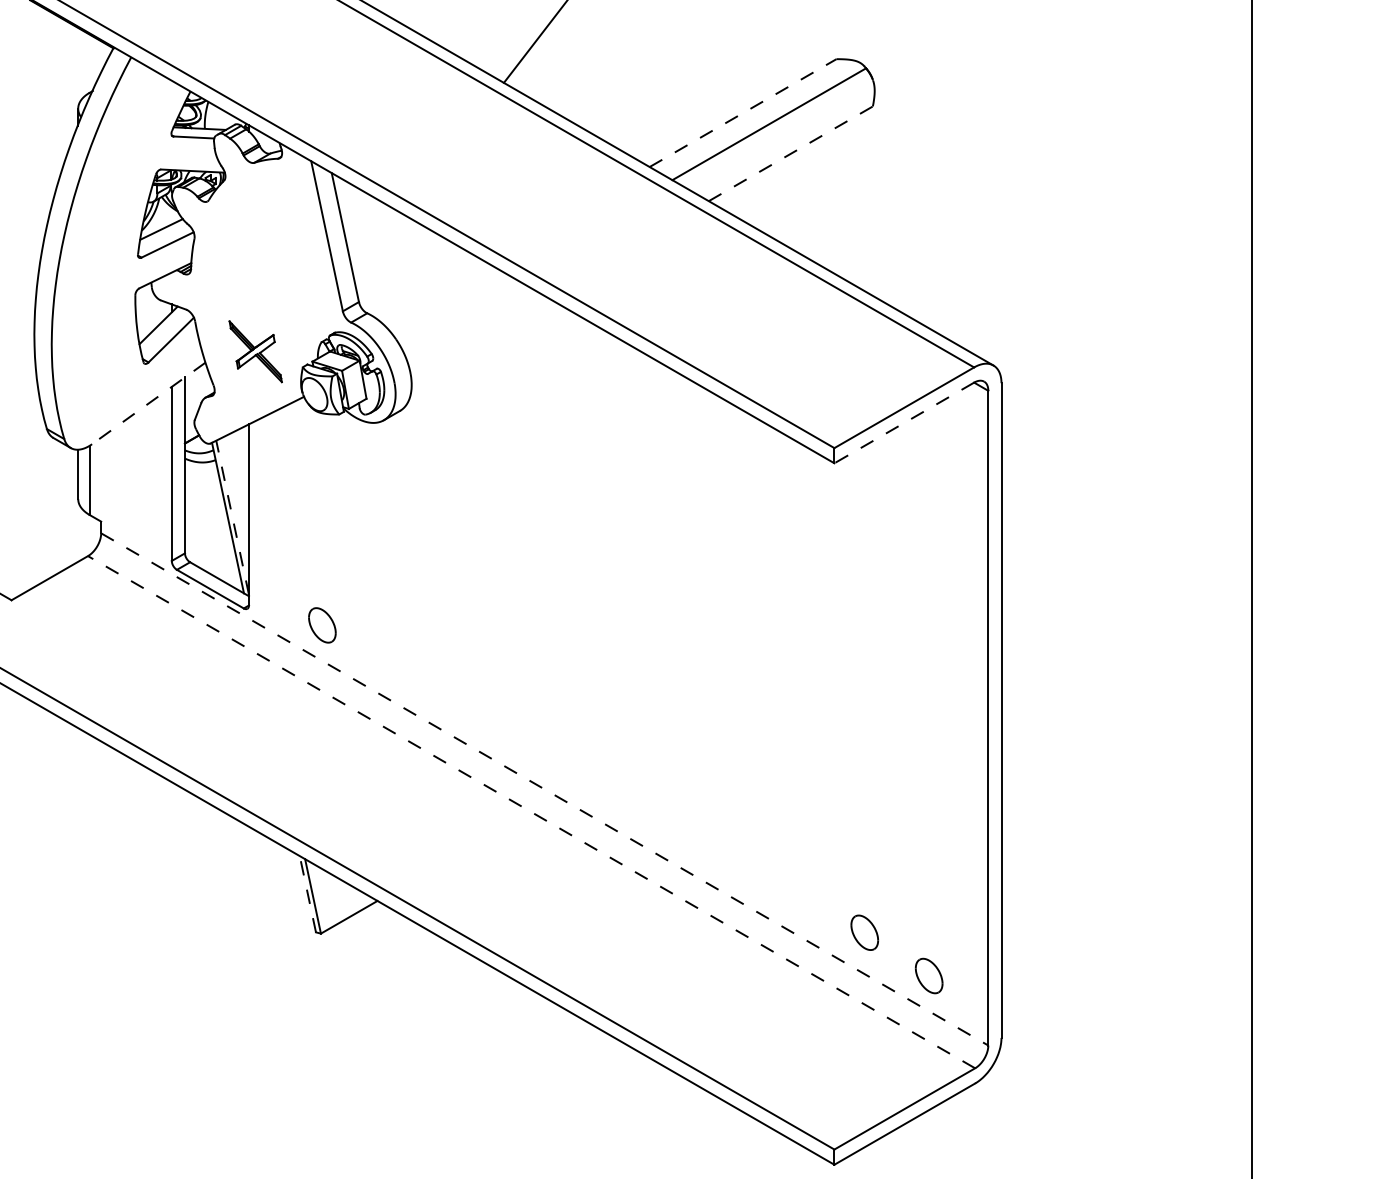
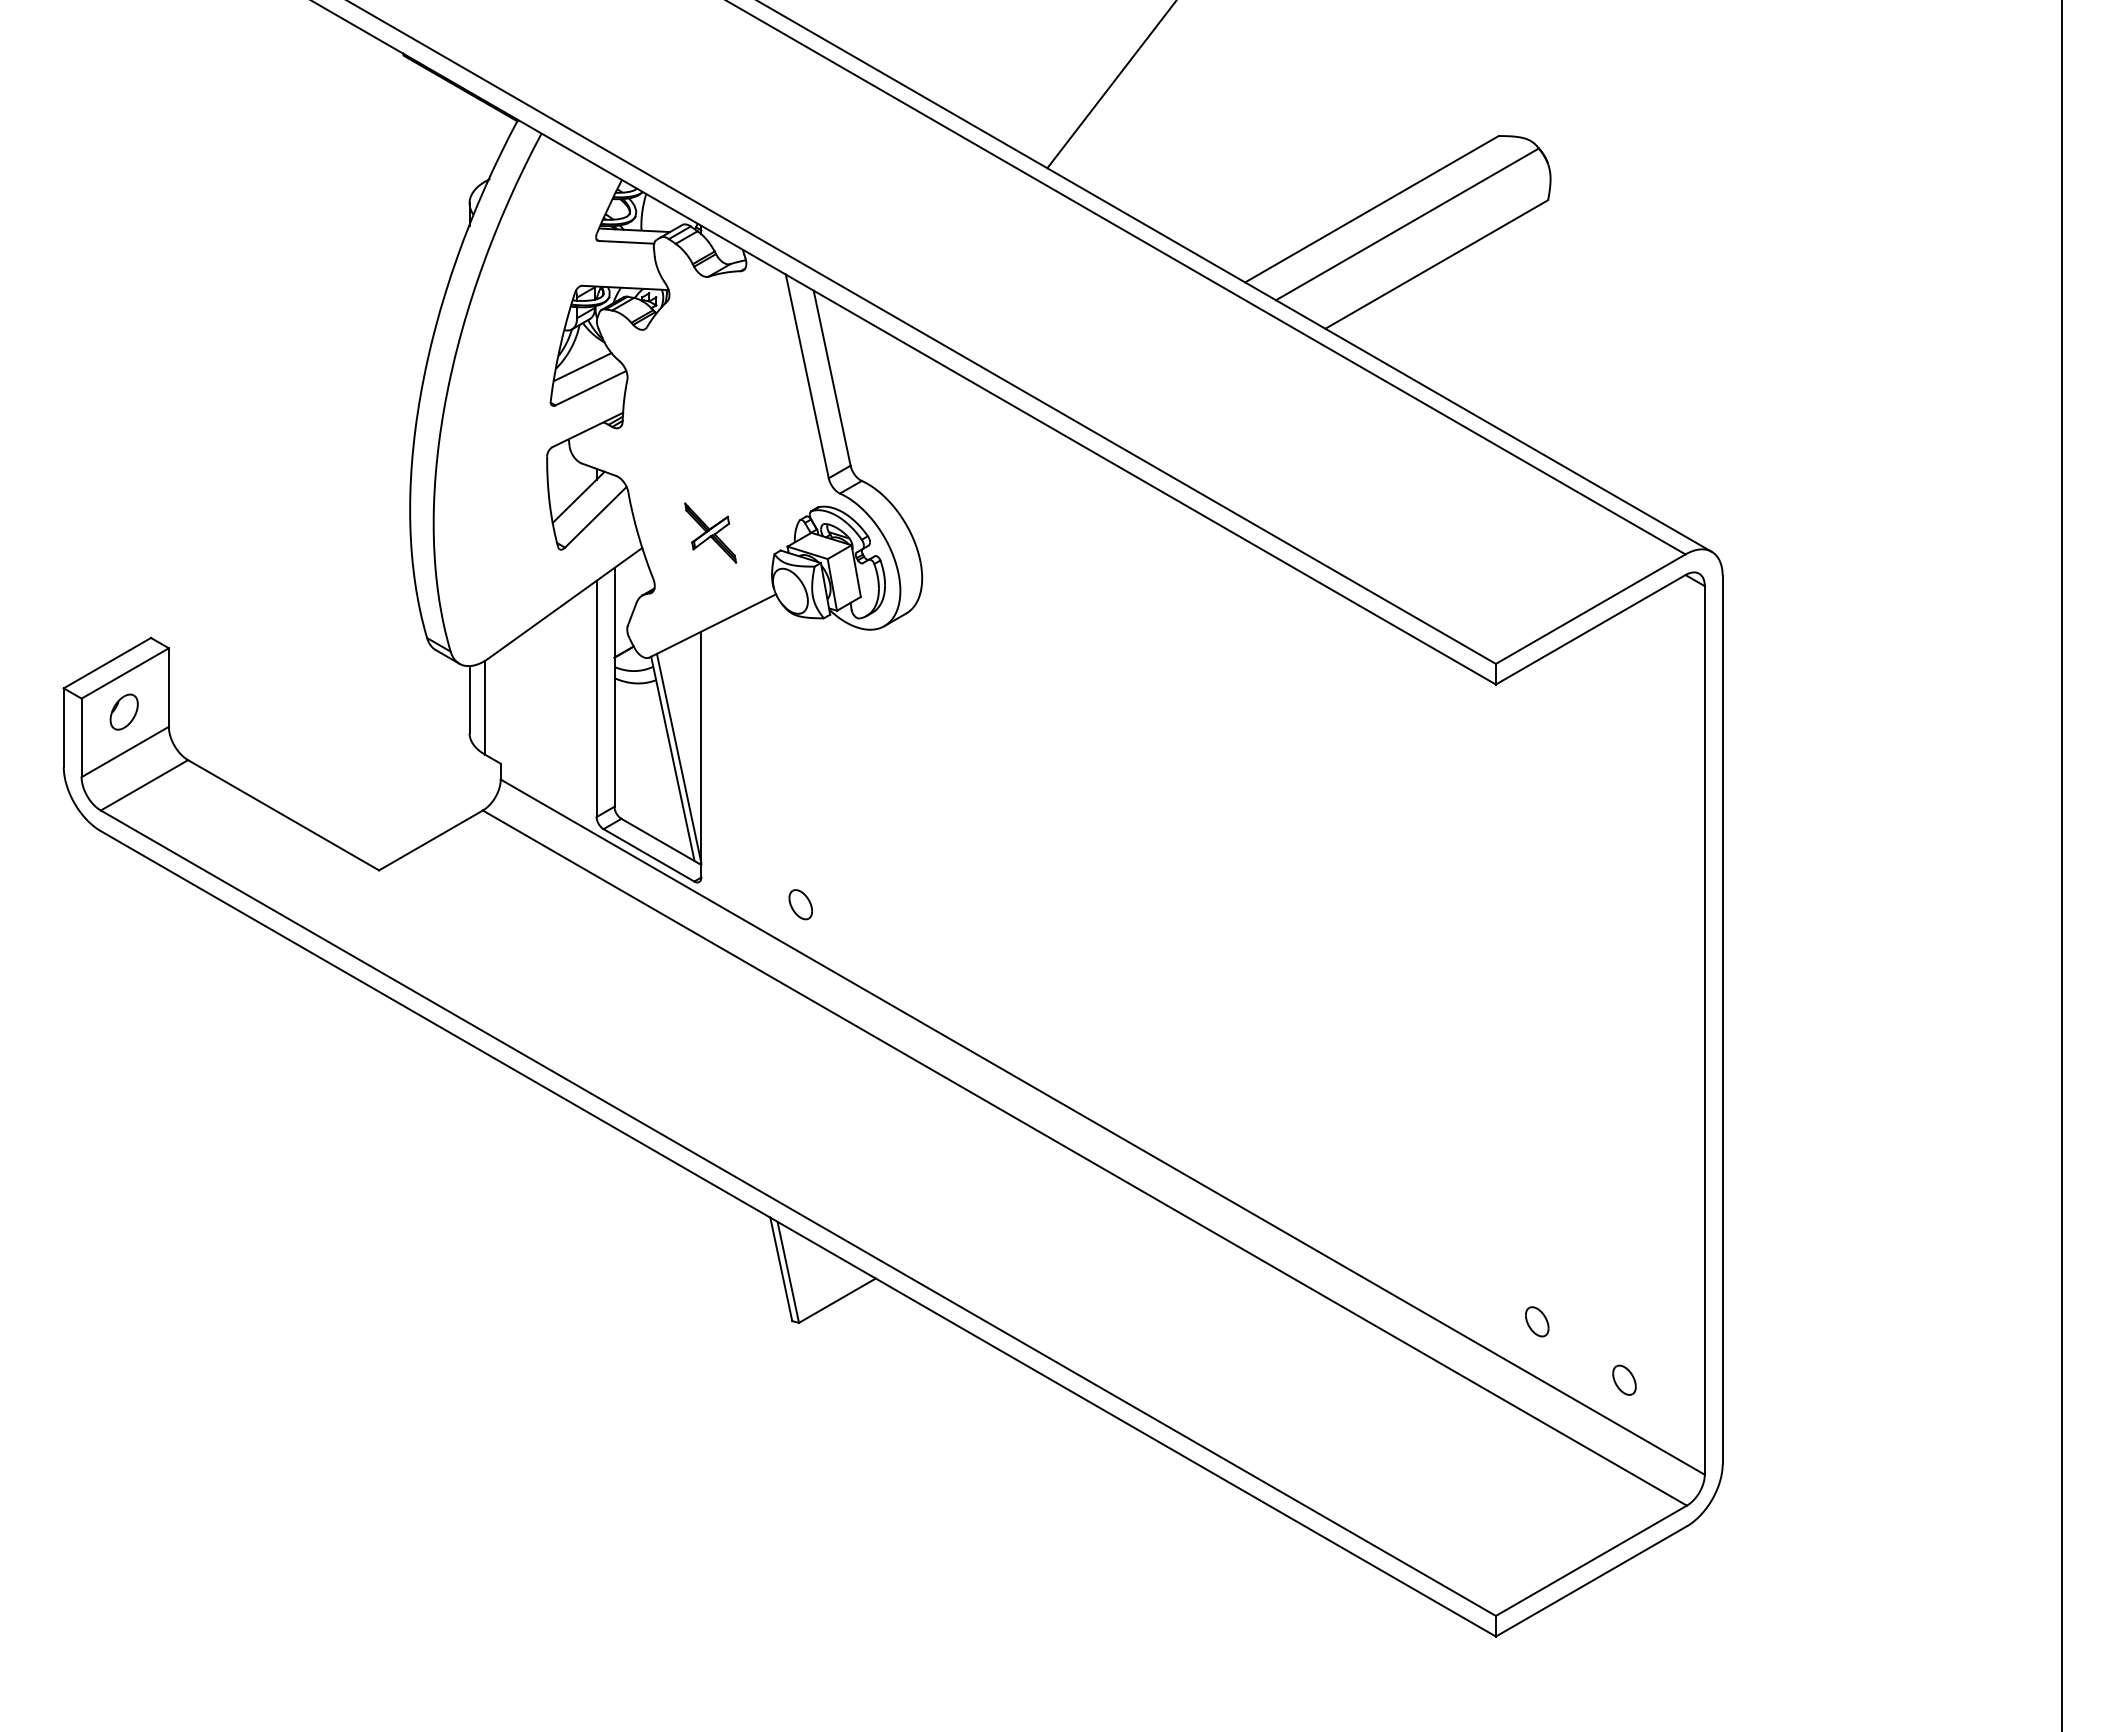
line: (743, 112) -> (1372, 208), dashed -> solid
line: (790, 153) -> (1436, 264), dashed -> solid
part: (255, 351) -> (710, 532), size x0.71
line: (148, 403) -> (565, 603), dashed -> solid
line: (904, 423) -> (1590, 630), dashed -> solid
line: (232, 517) -> (679, 758), dashed -> solid
part: (322, 625) -> (800, 904), size x0.62
line: (545, 789) -> (1103, 1127), dashed -> solid
line: (531, 811) -> (1084, 1157), dashed -> solid
line: (308, 894) -> (781, 1269), dashed -> solid
part: (865, 932) -> (1537, 1321), size x0.62
part: (929, 975) -> (1624, 1379), size x0.62

